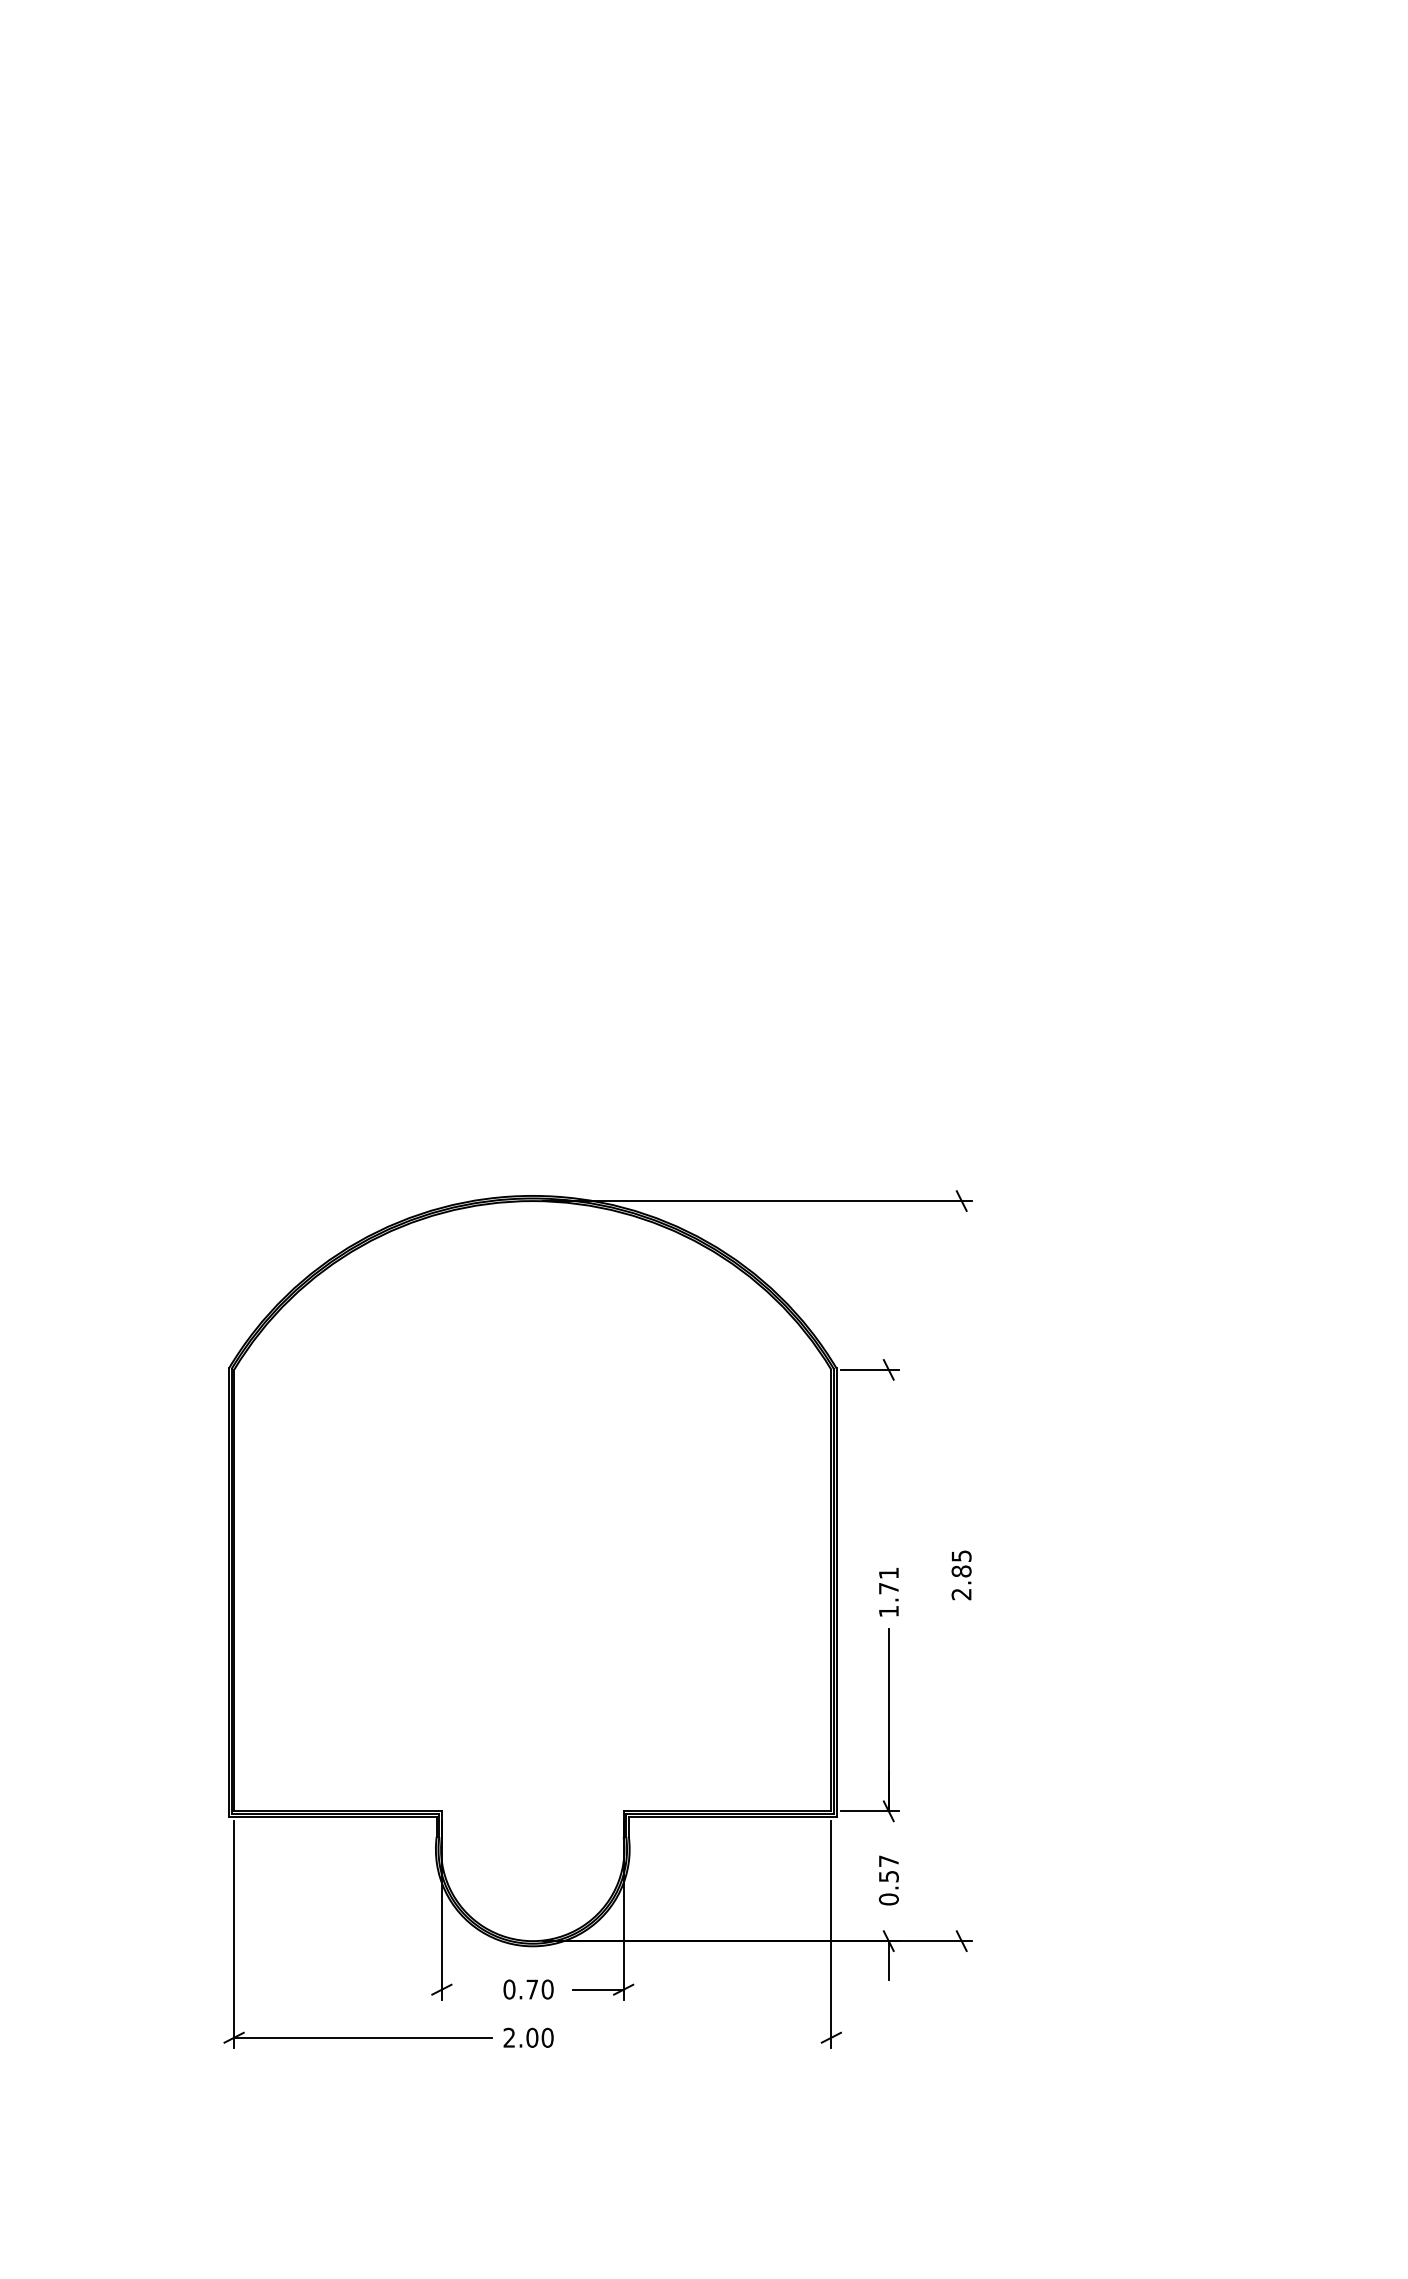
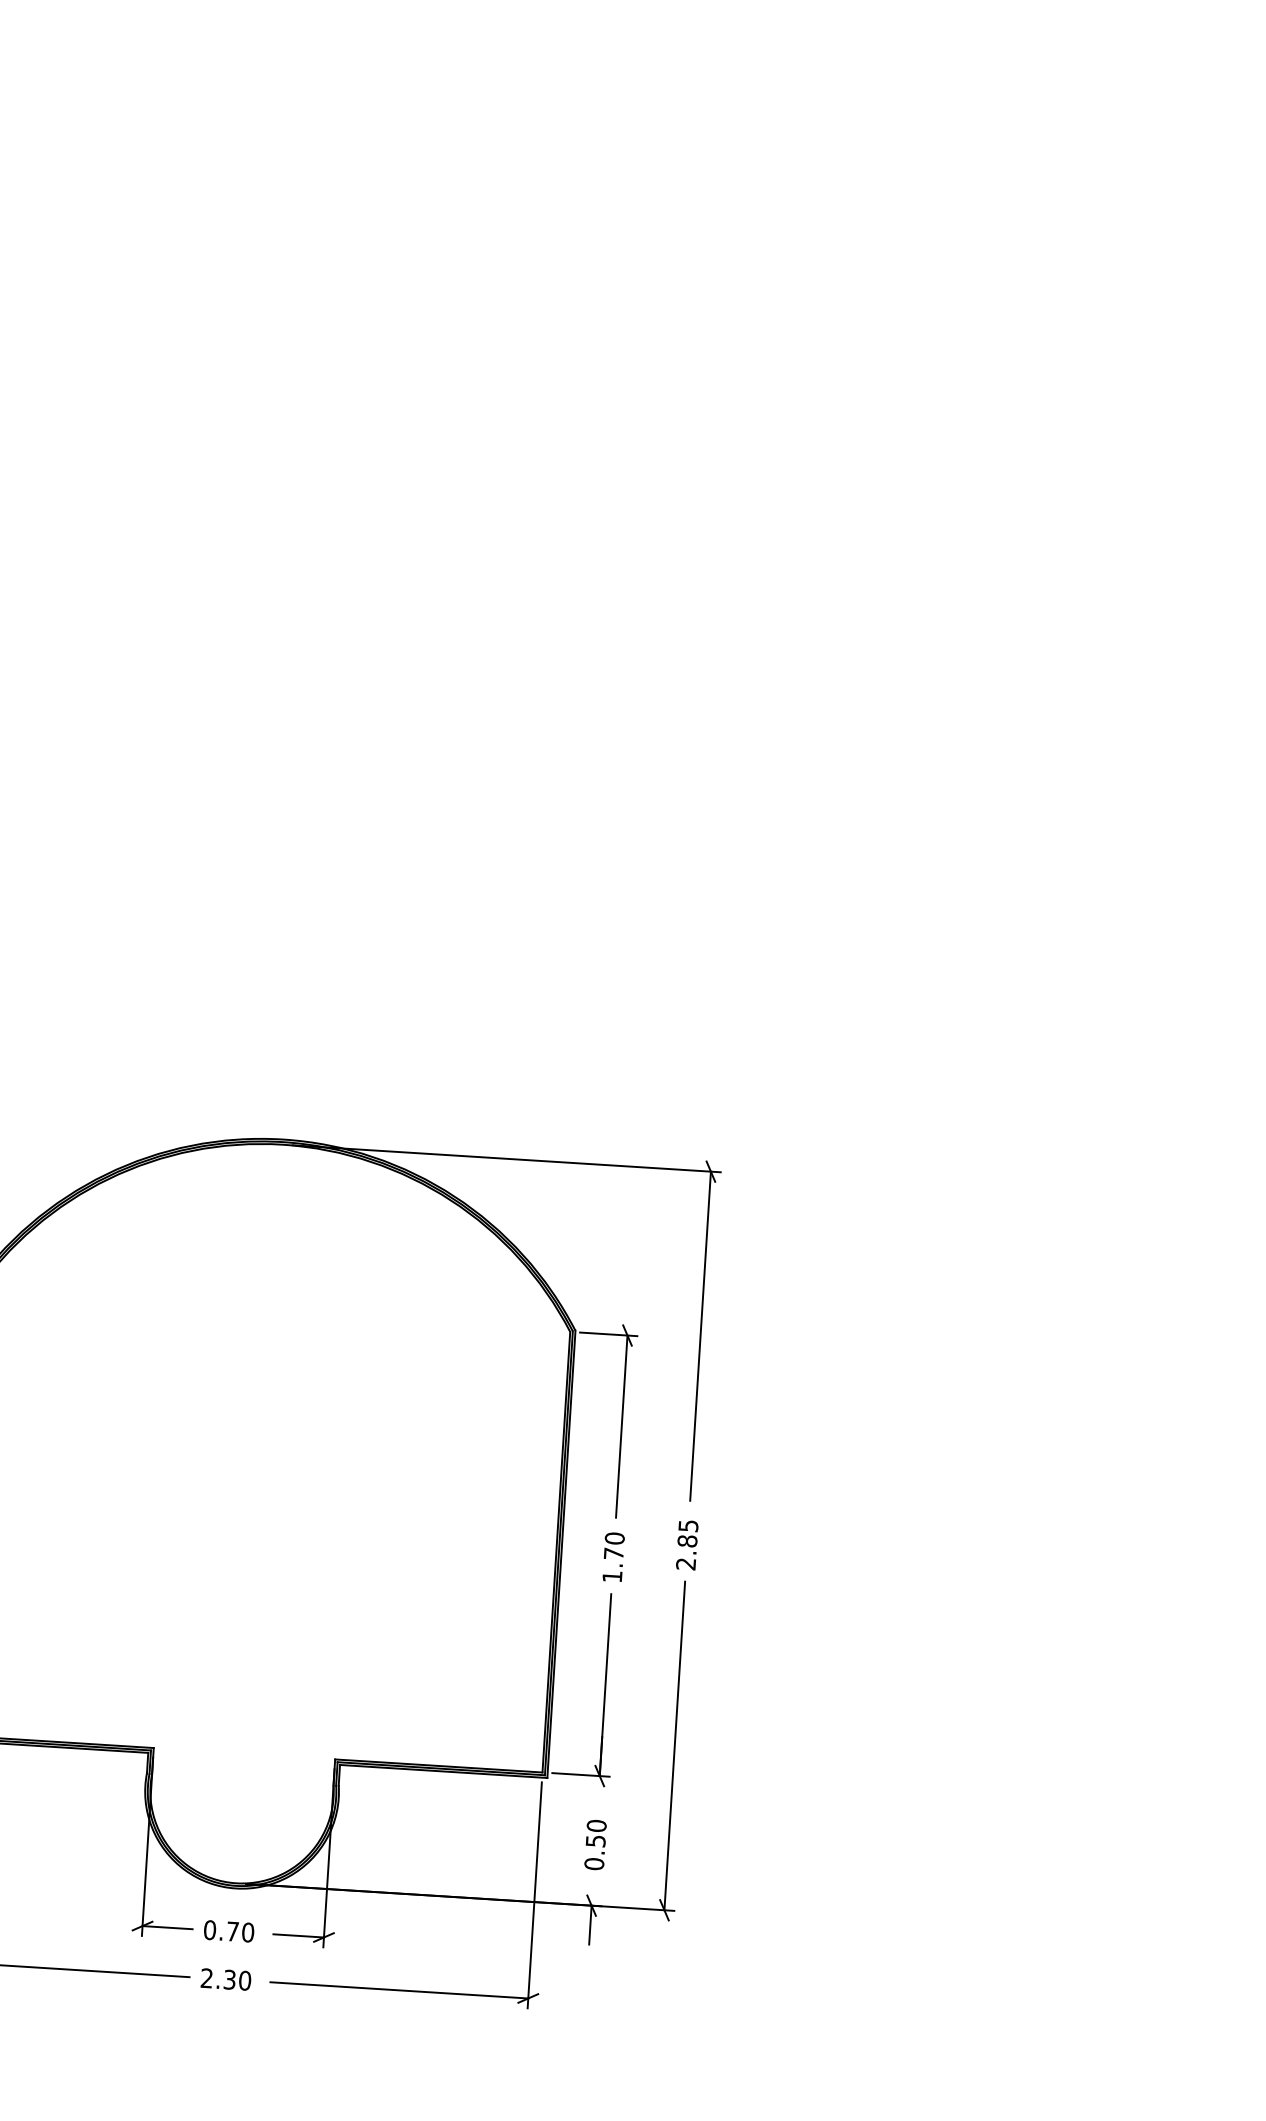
line: (961, 1365) -> (700, 1335), added
line: (888, 1460) -> (621, 1425), added
text: (888, 1573) -> (614, 1538), 1.71 -> 1.70
line: (961, 1776) -> (674, 1745), added
text: (888, 1861) -> (596, 1826), 0.57 -> 0.50
line: (466, 1989) -> (167, 1927), added
text: (532, 2037) -> (229, 1979), 2.00 -> 2.30
line: (702, 2037) -> (399, 1990), added

